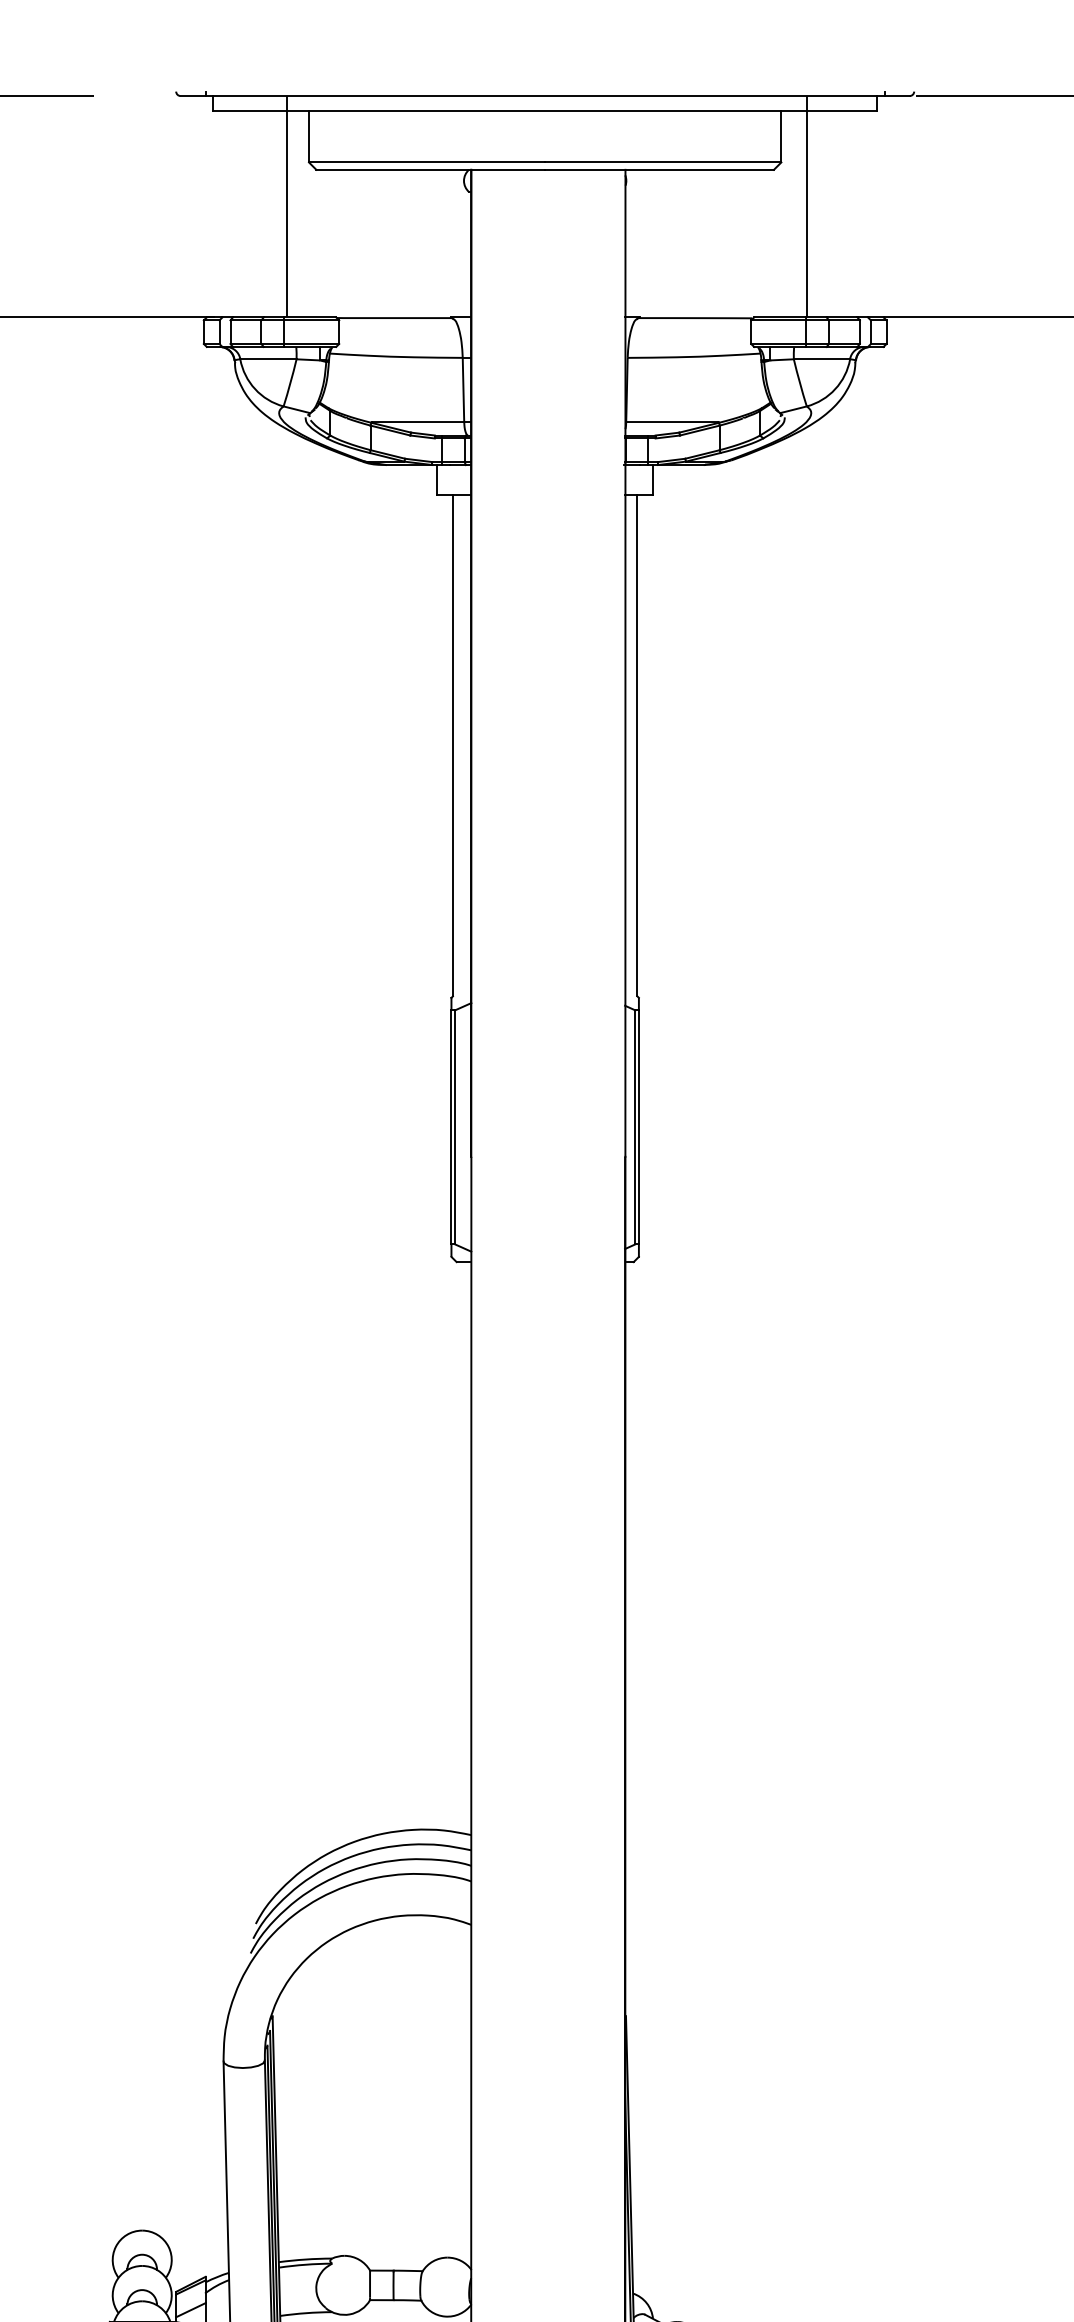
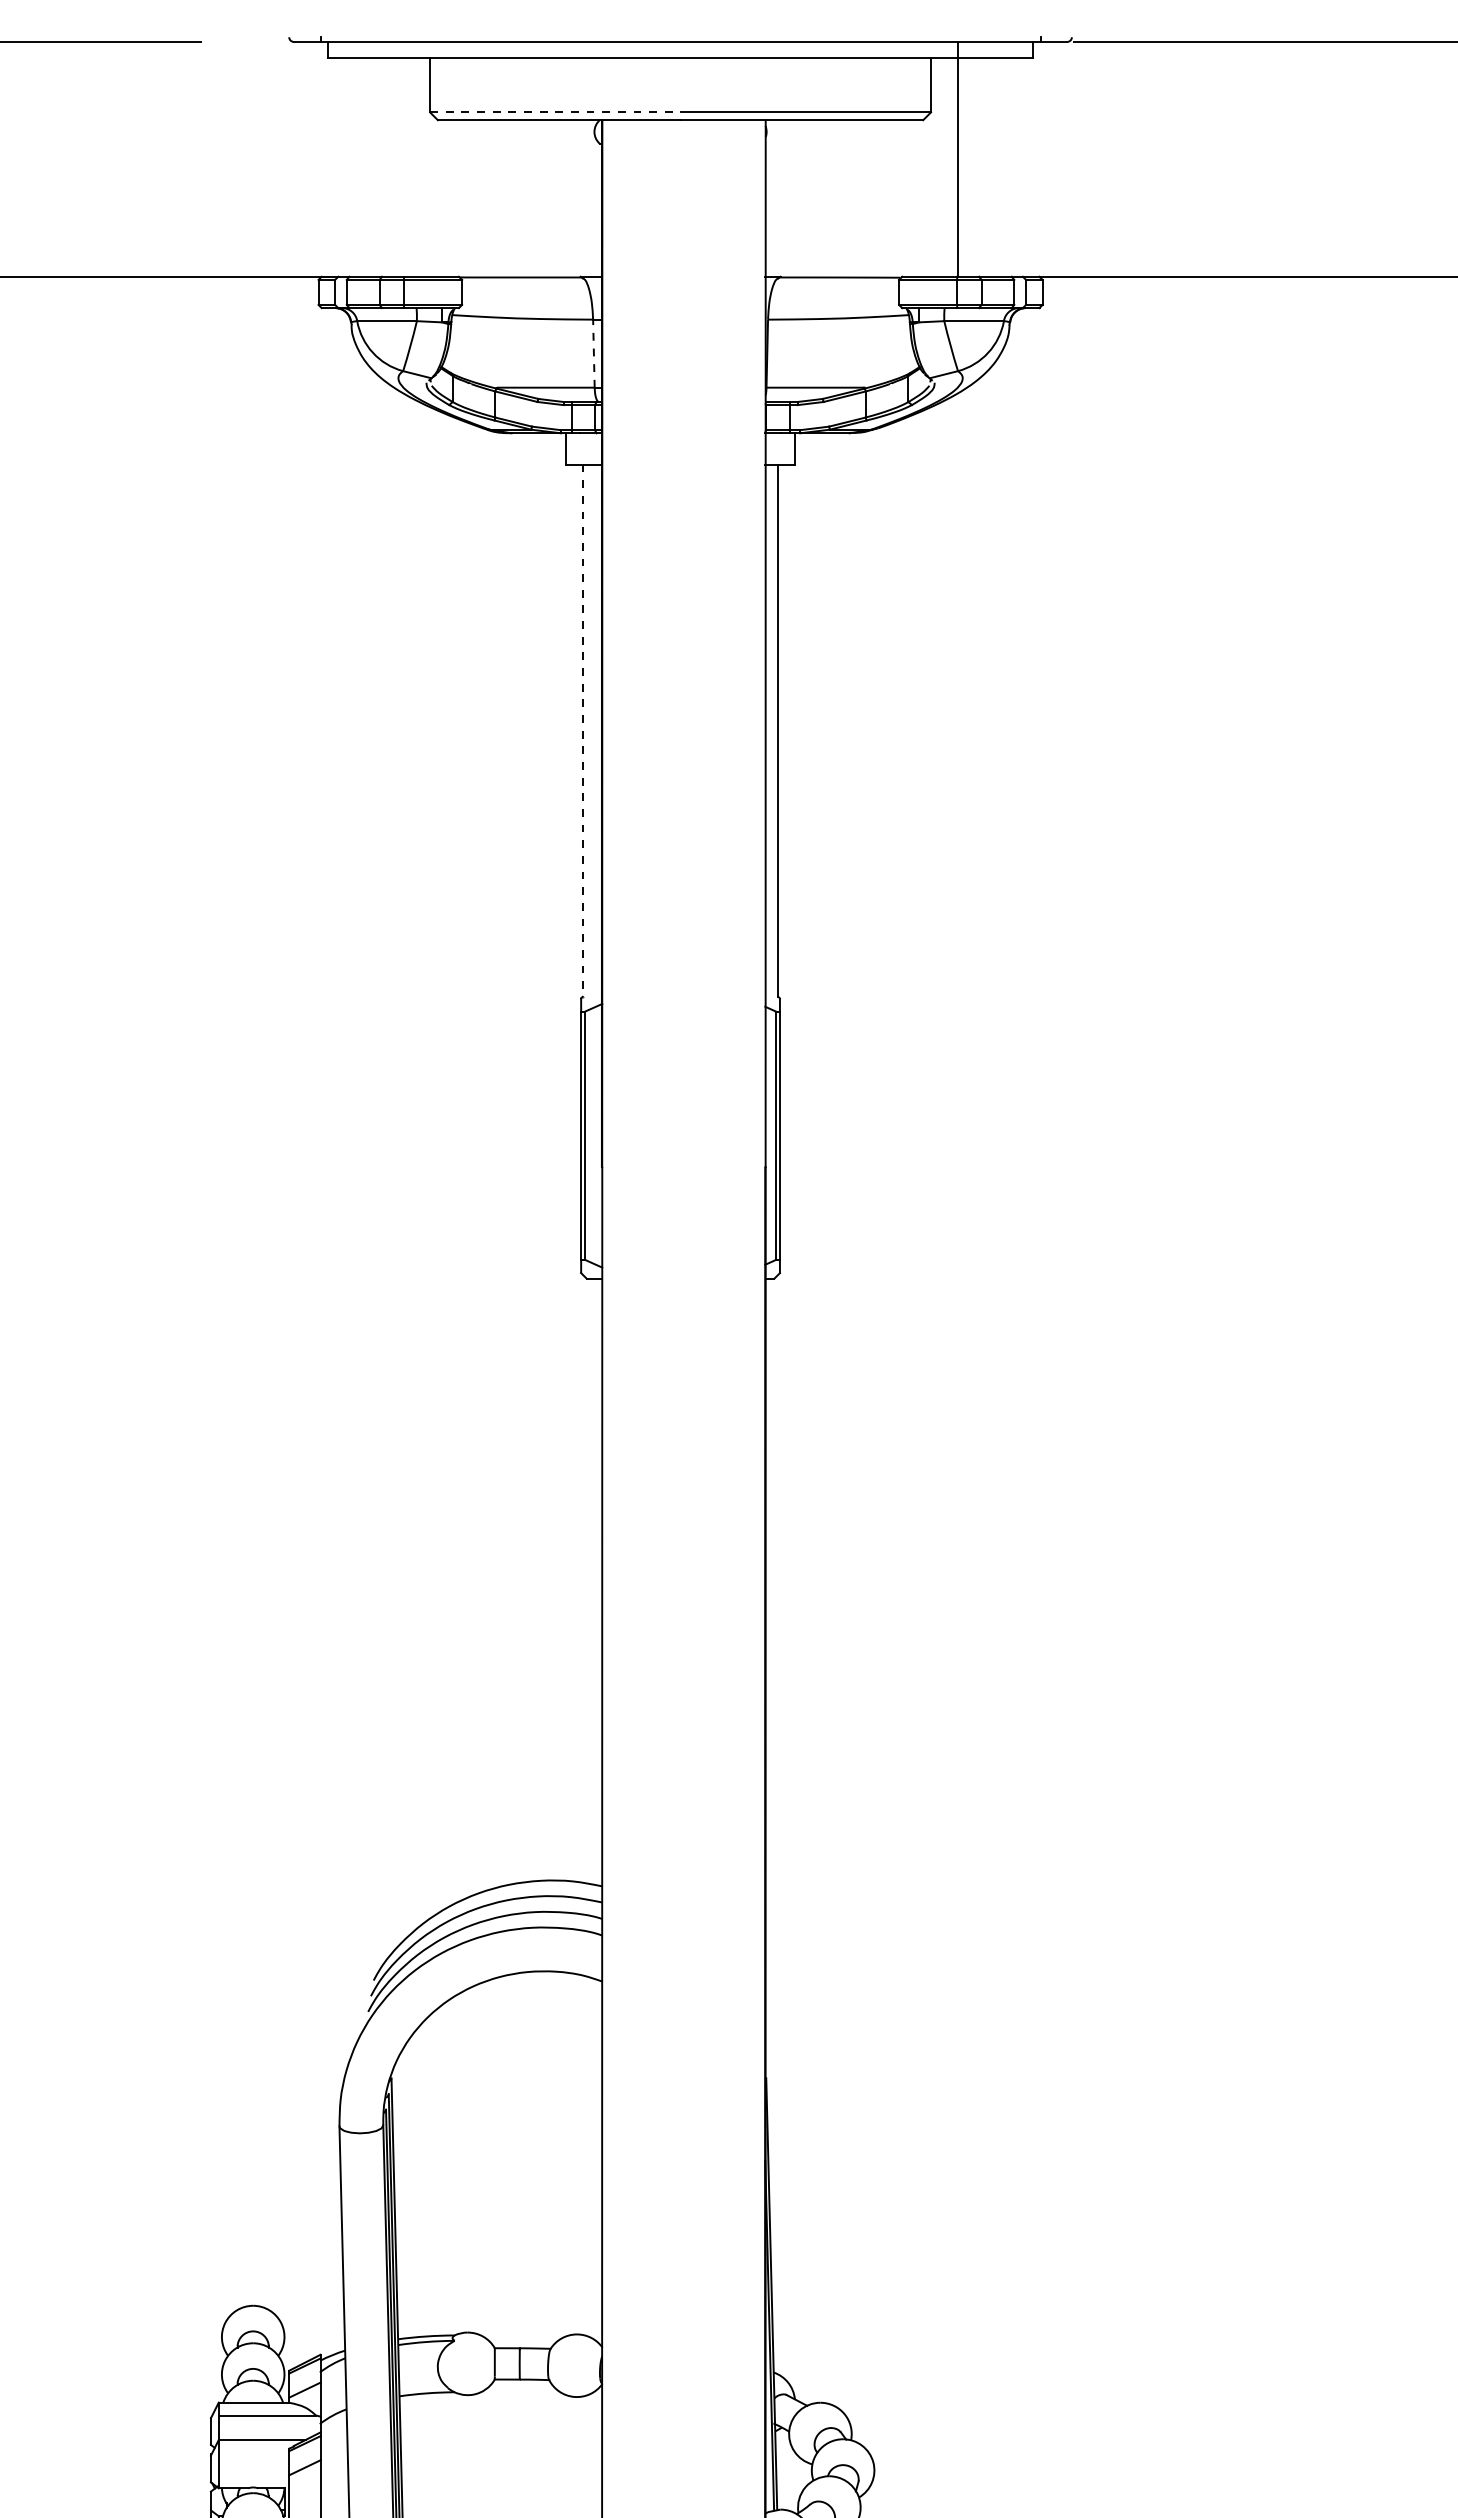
line: (427, 162) -> (555, 112), solid -> dashed
line: (286, 205) -> (406, 158), removed
line: (463, 390) -> (593, 354), solid -> dashed
line: (452, 746) -> (582, 731), solid -> dashed

